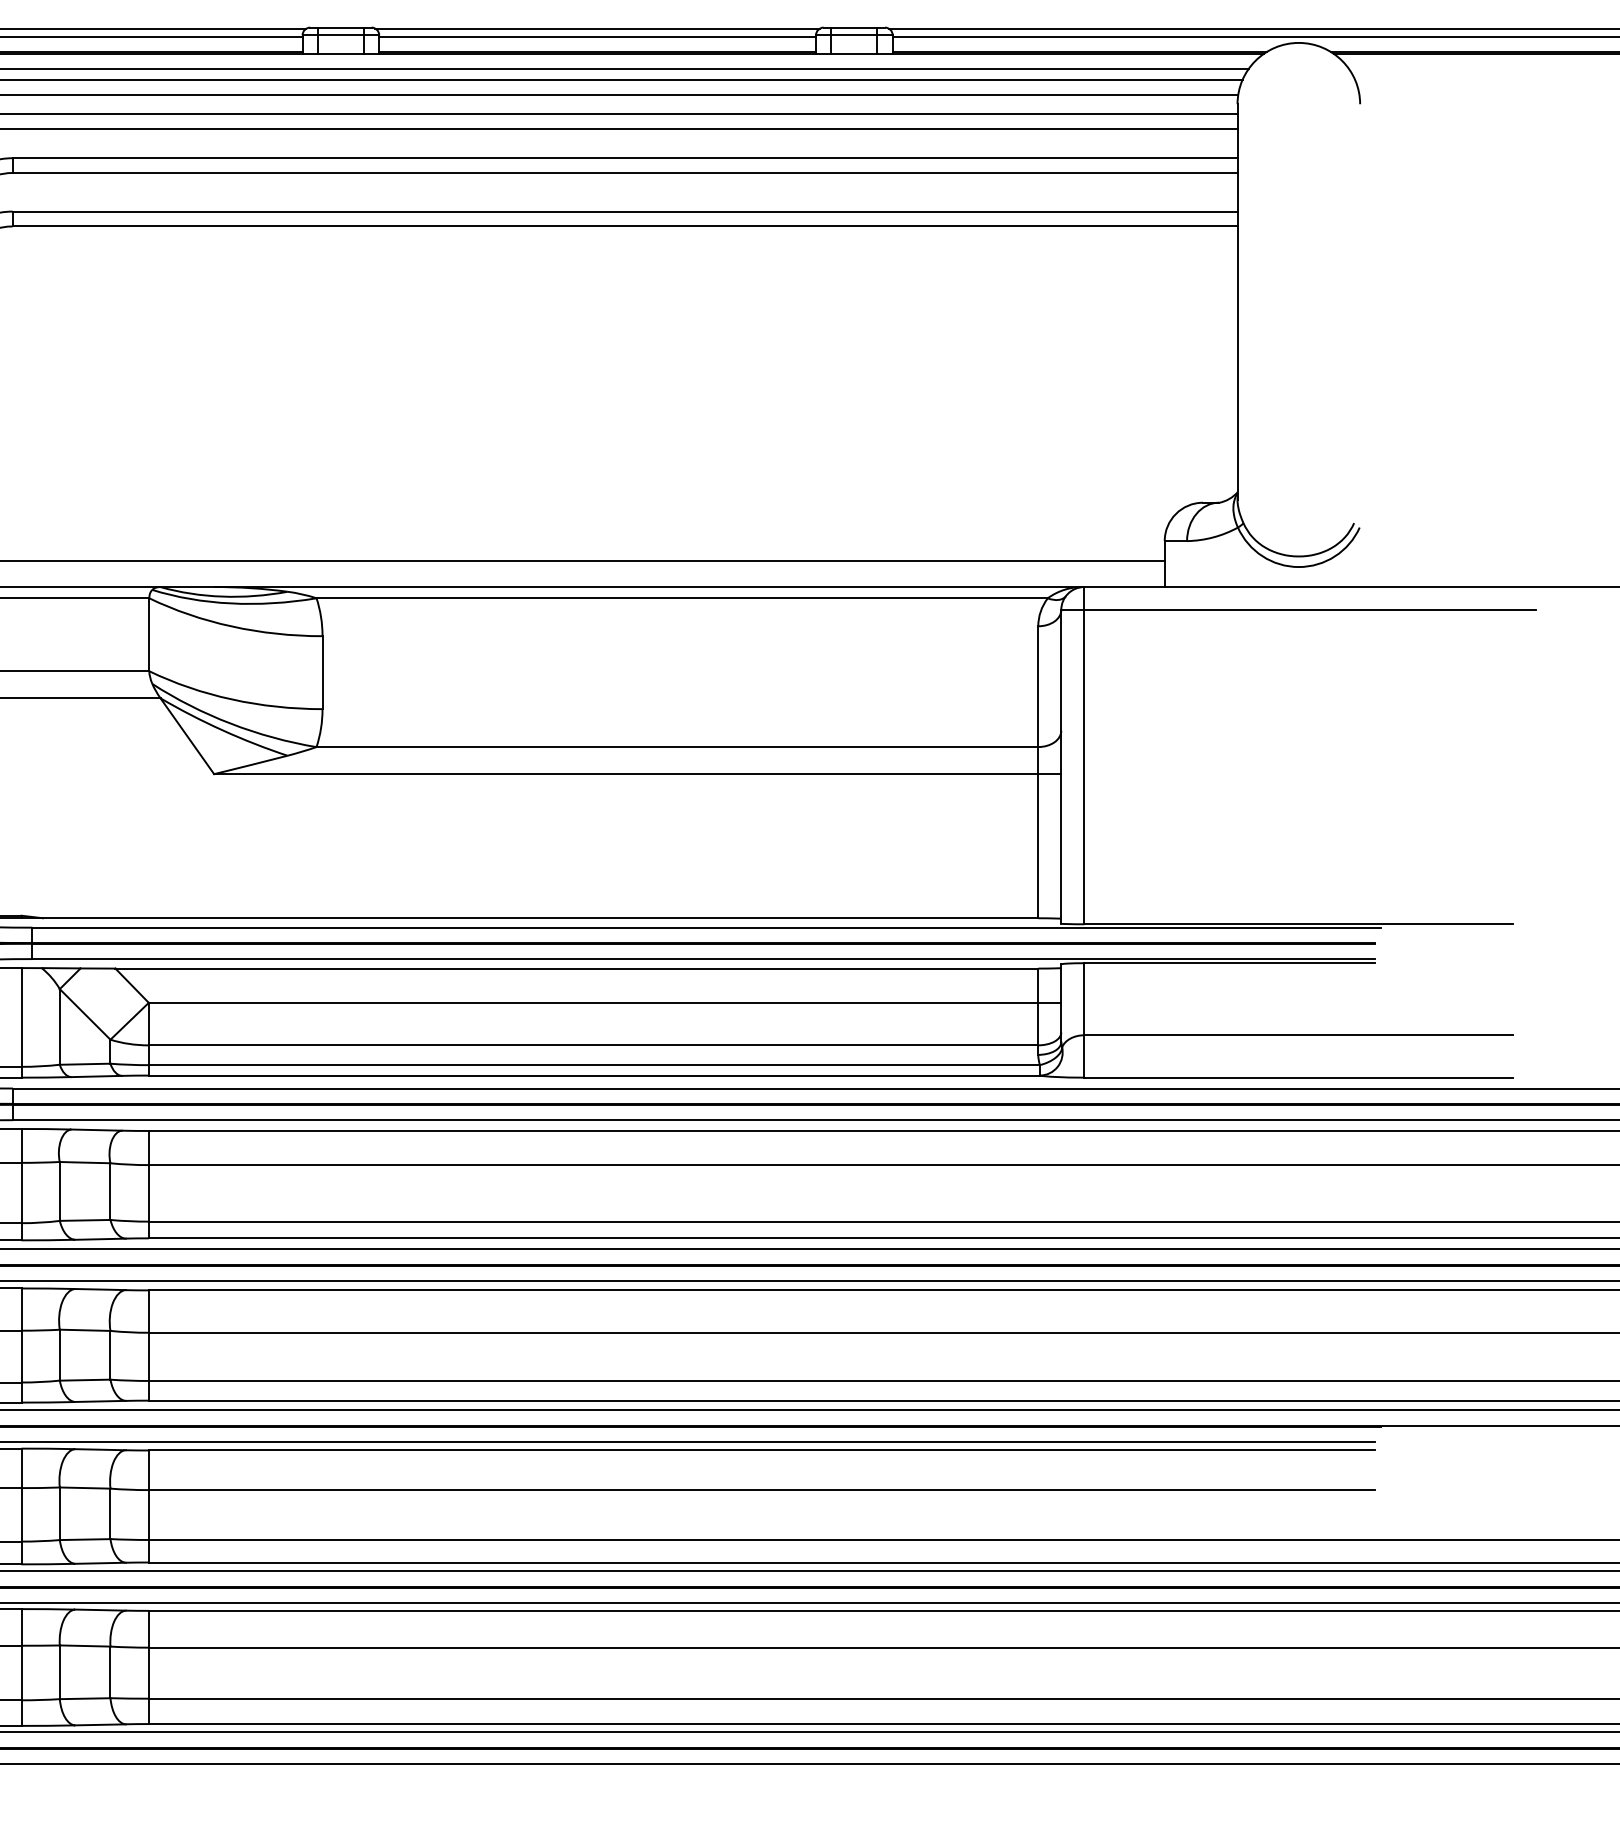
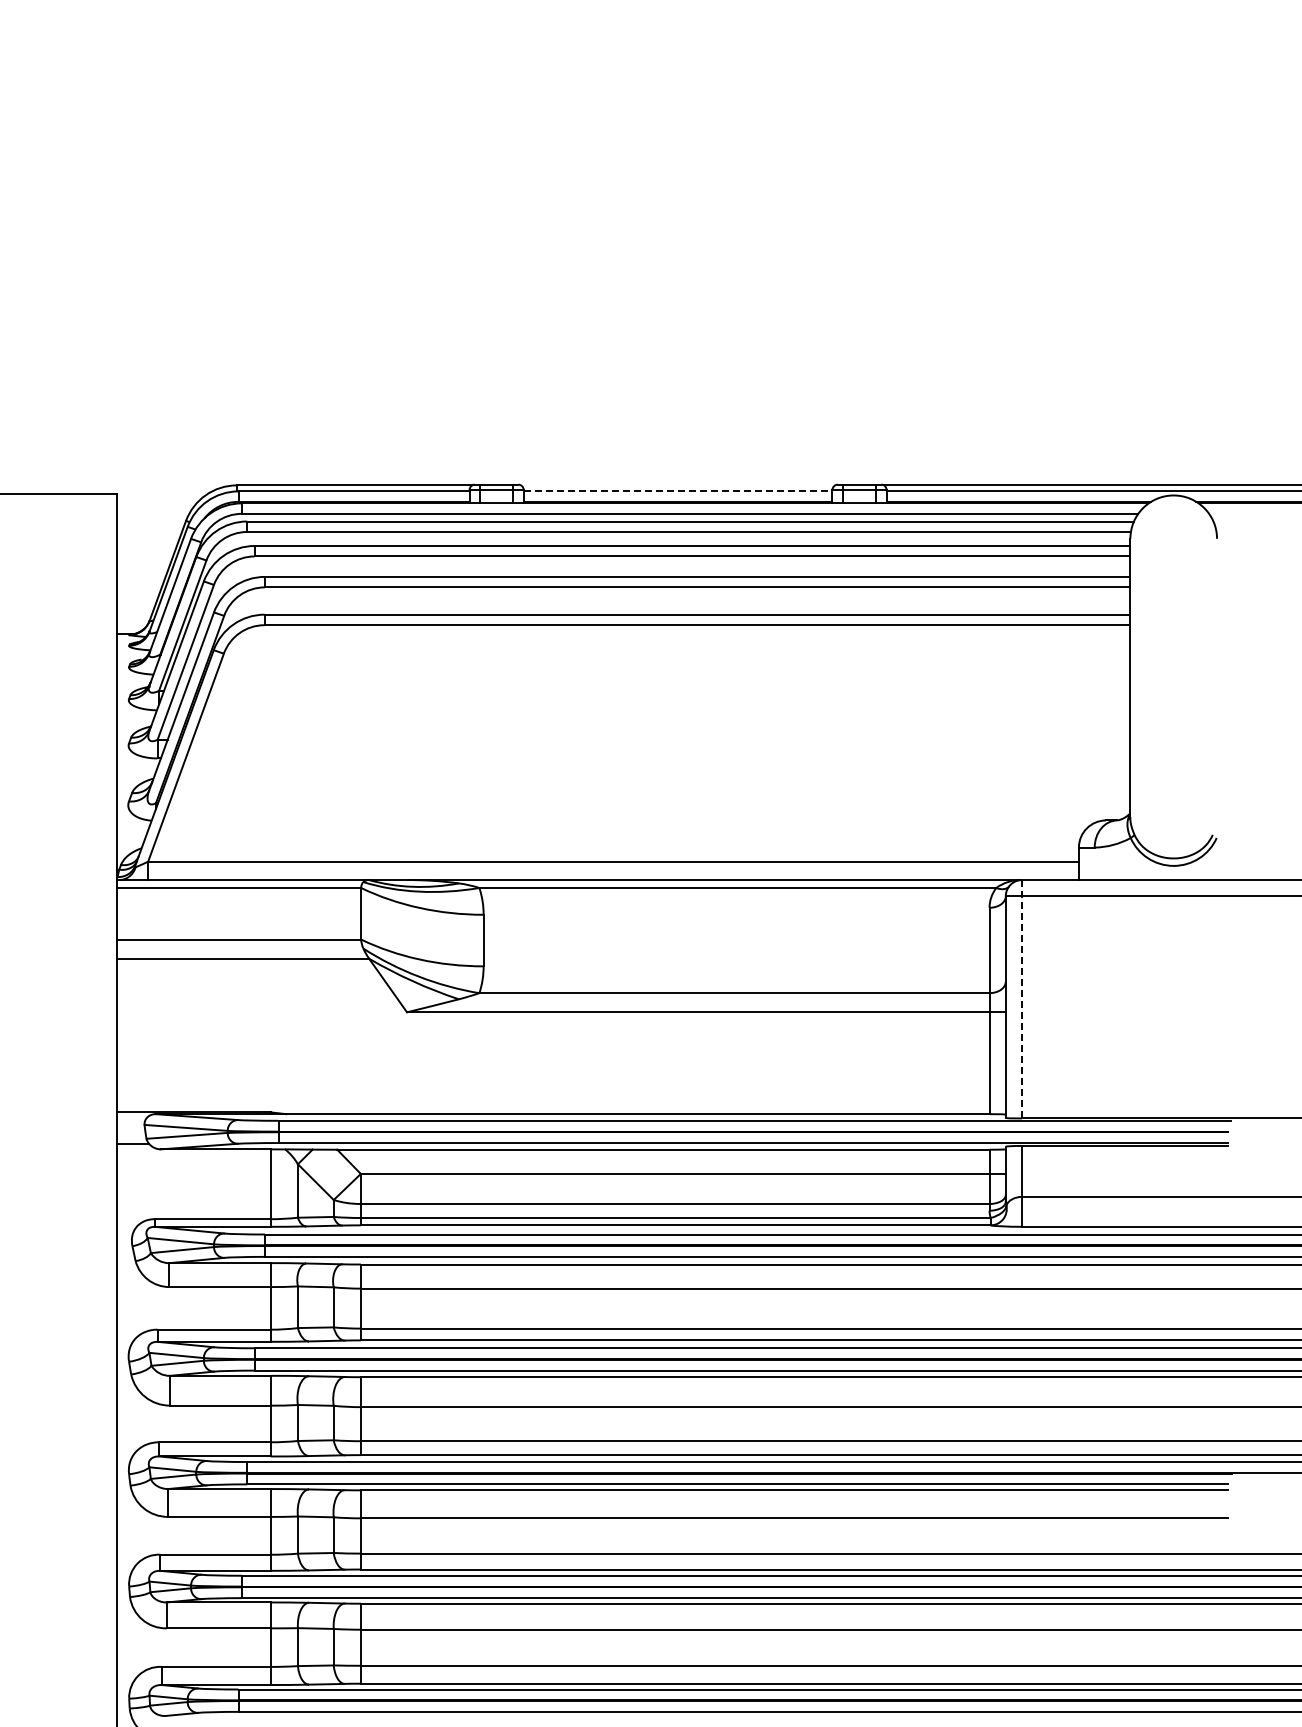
line: (598, 28) -> (678, 485), removed
line: (598, 37) -> (678, 491), solid -> dashed
line: (1084, 756) -> (1022, 999), solid -> dashed

